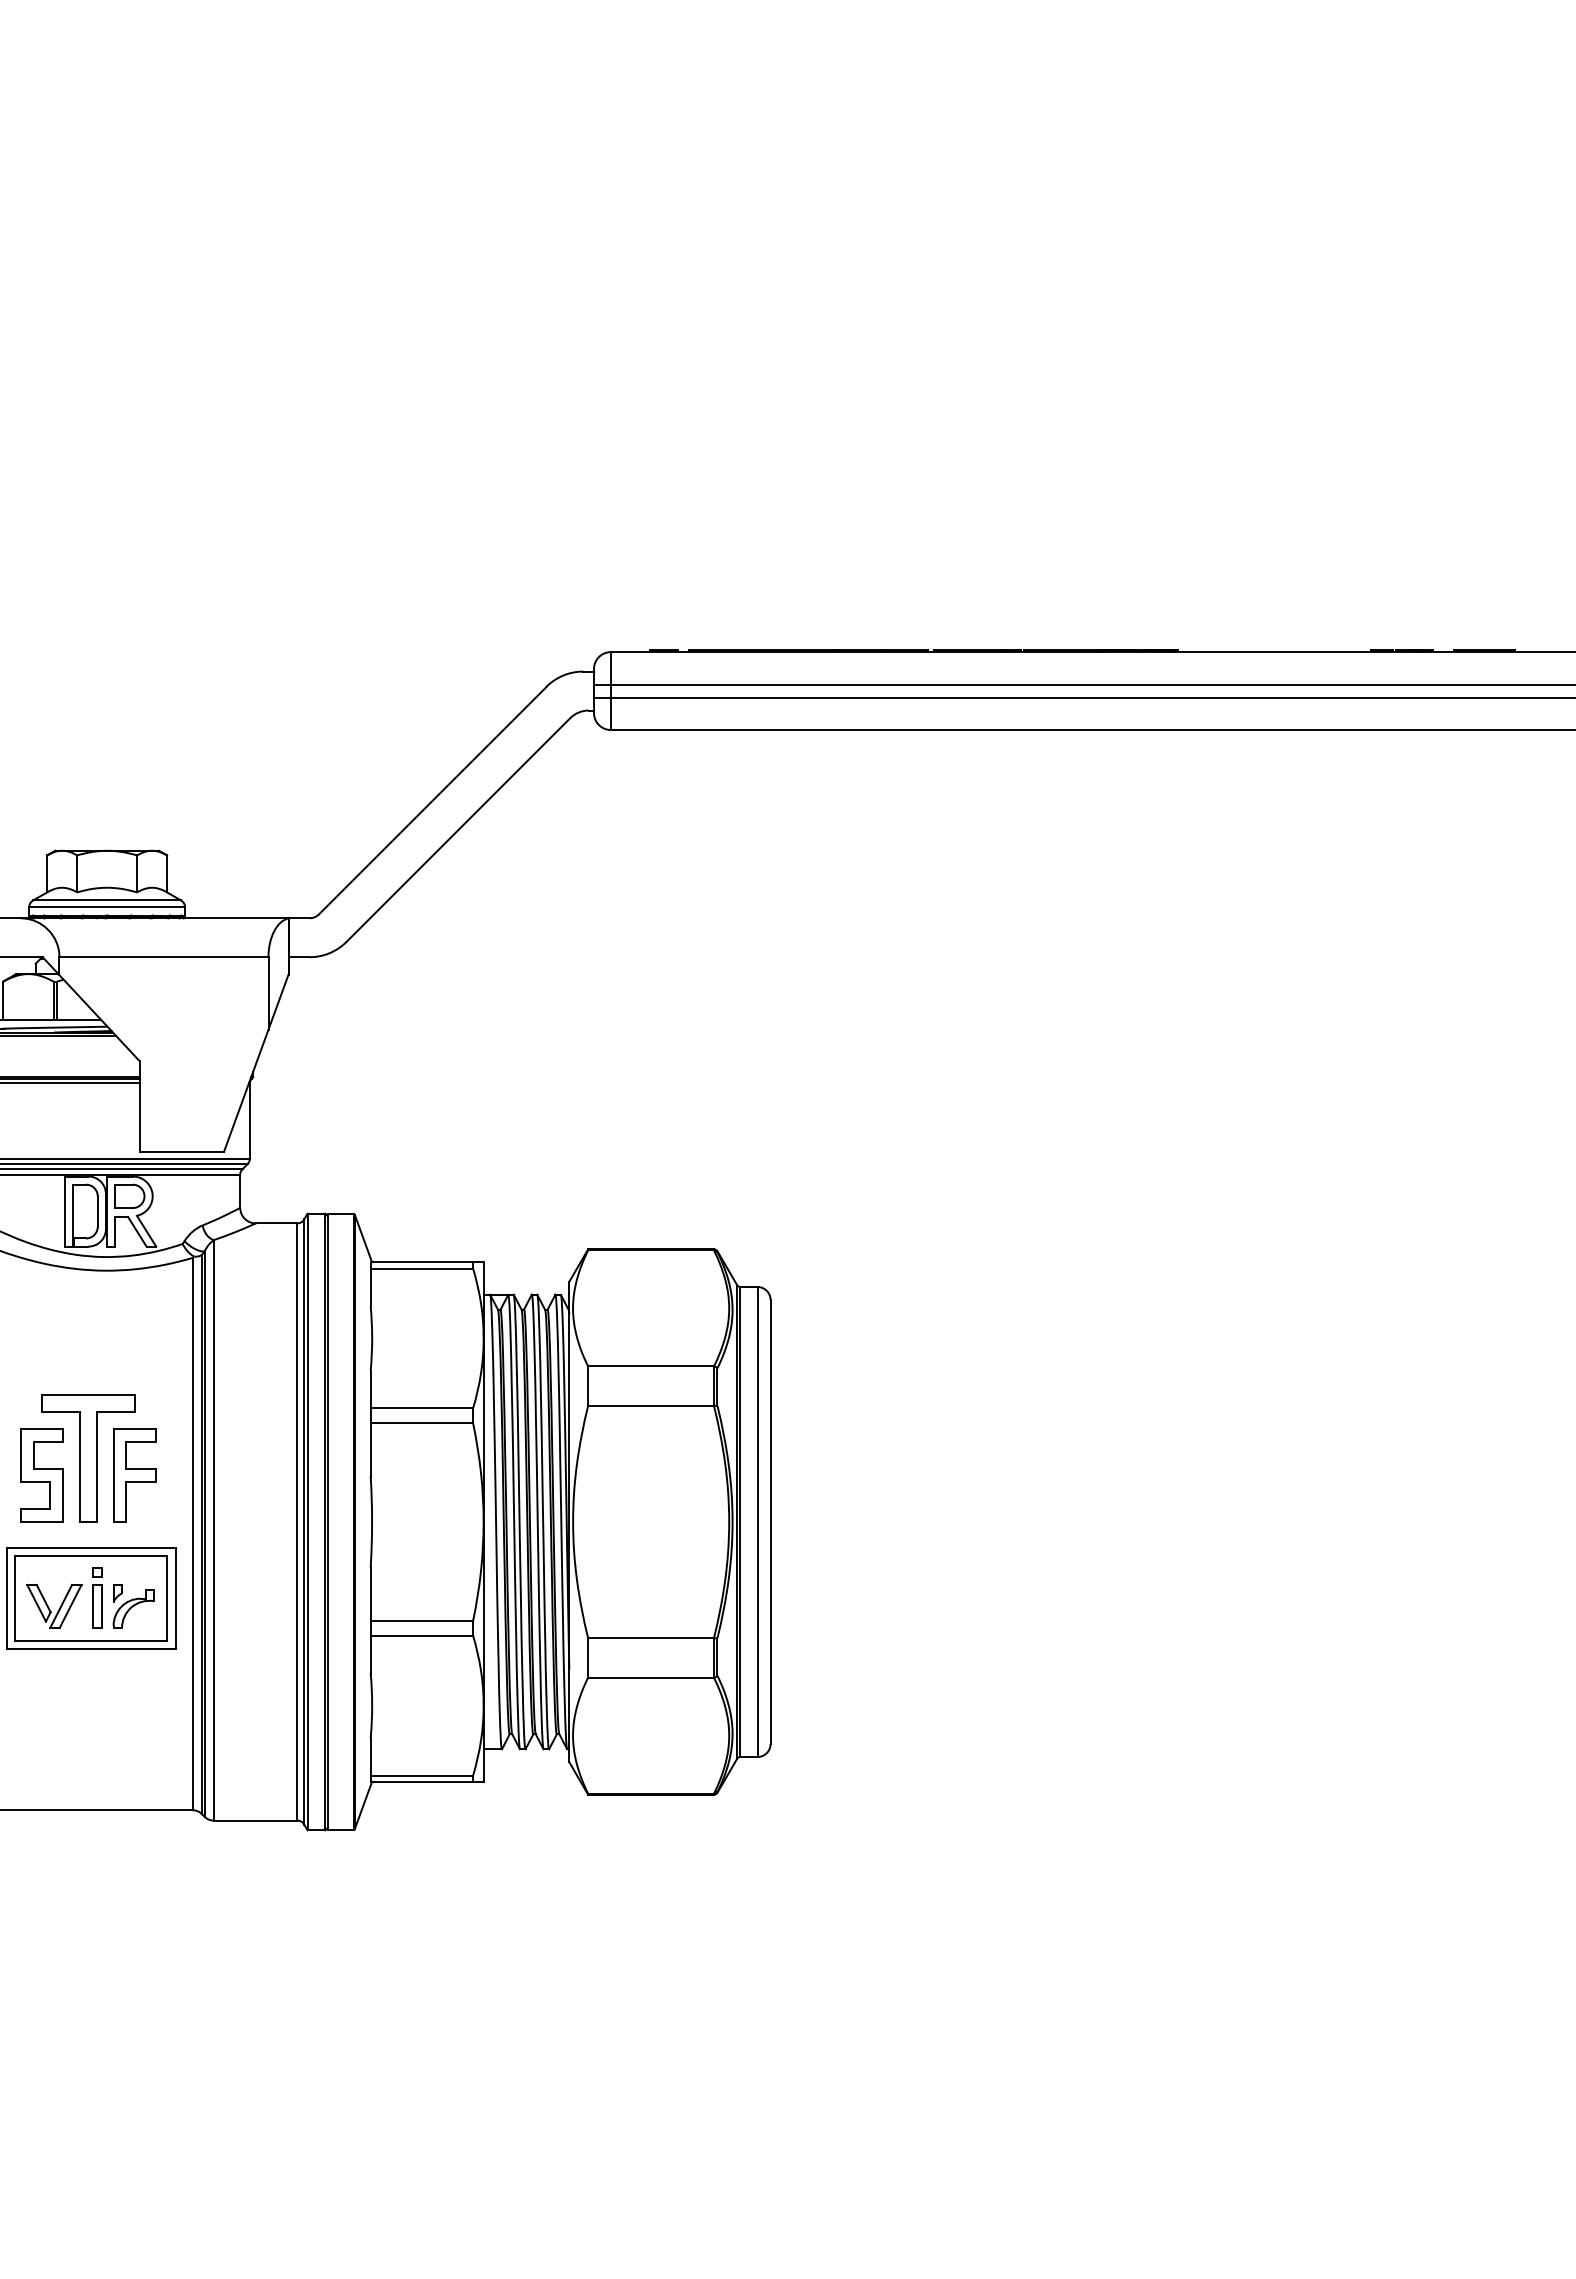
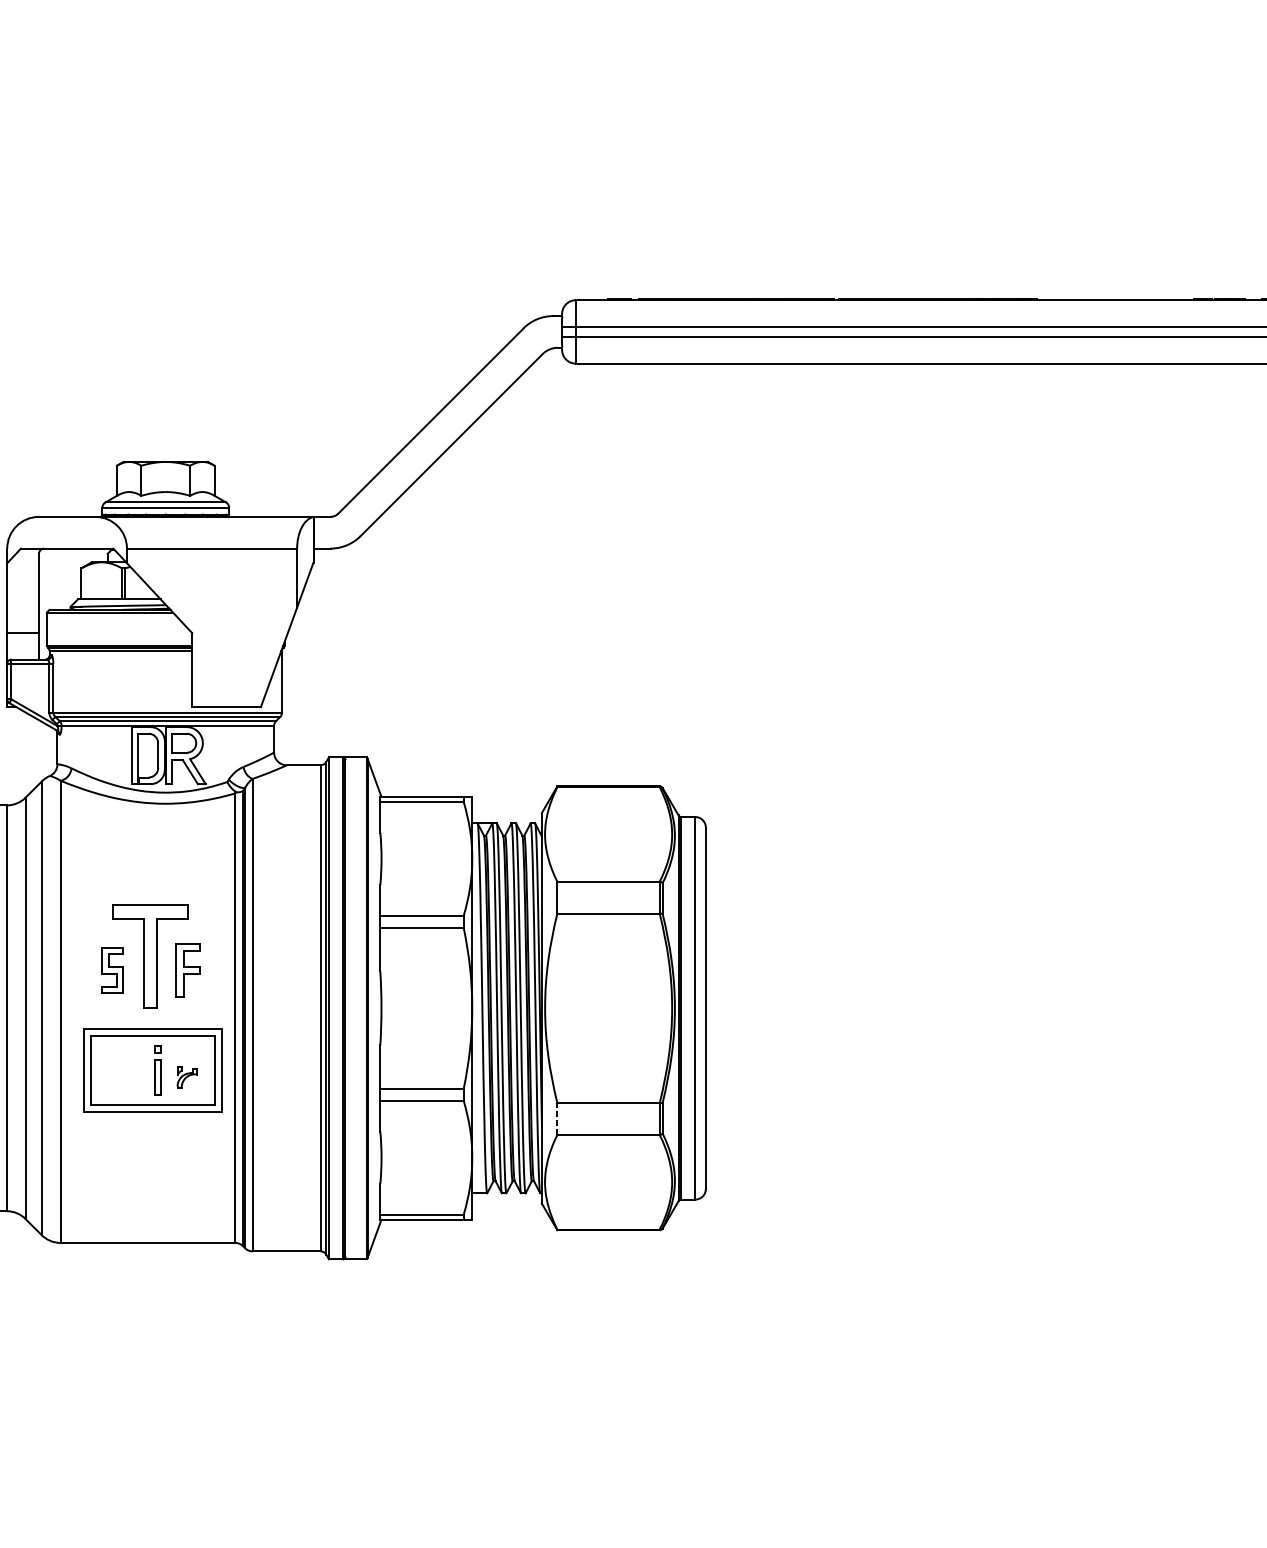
part: (41, 1475) -> (112, 970), size x0.6
part: (134, 1475) -> (188, 970), size x0.7
part: (54, 1605) -> (122, 1076), removed
part: (133, 1606) -> (187, 1077), size x0.6
line: (588, 1657) -> (557, 1118), solid -> dashed

